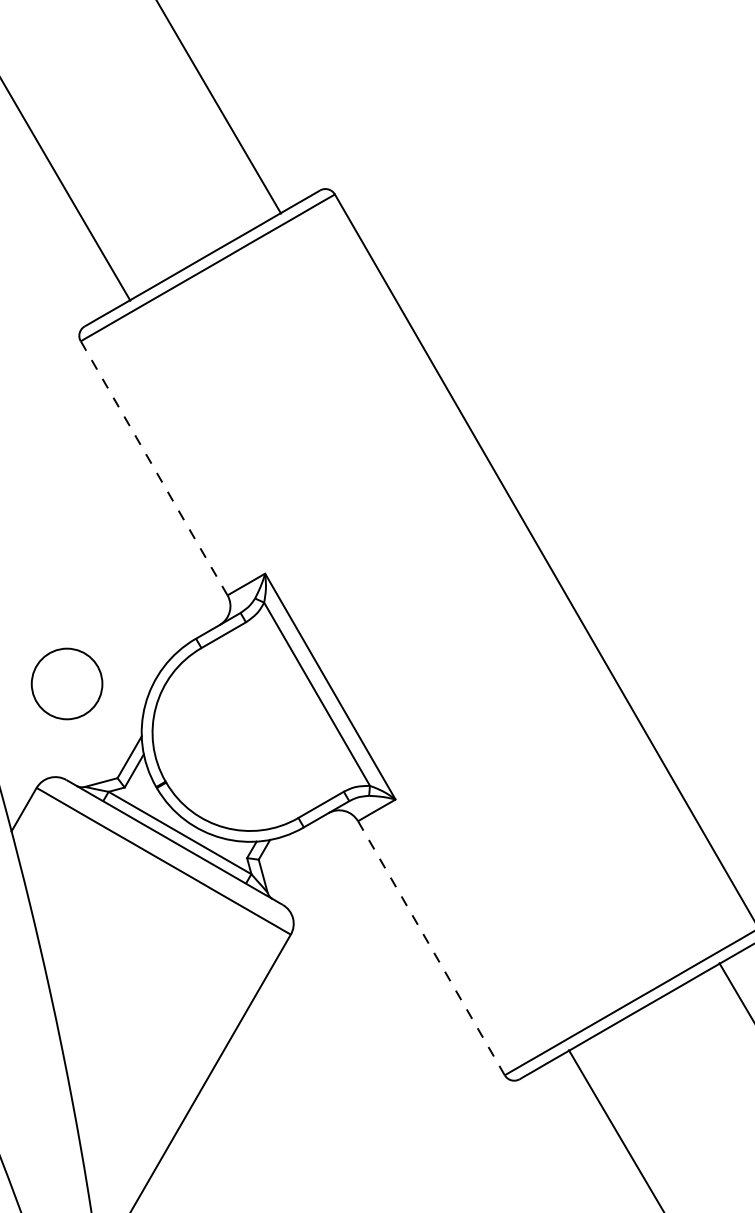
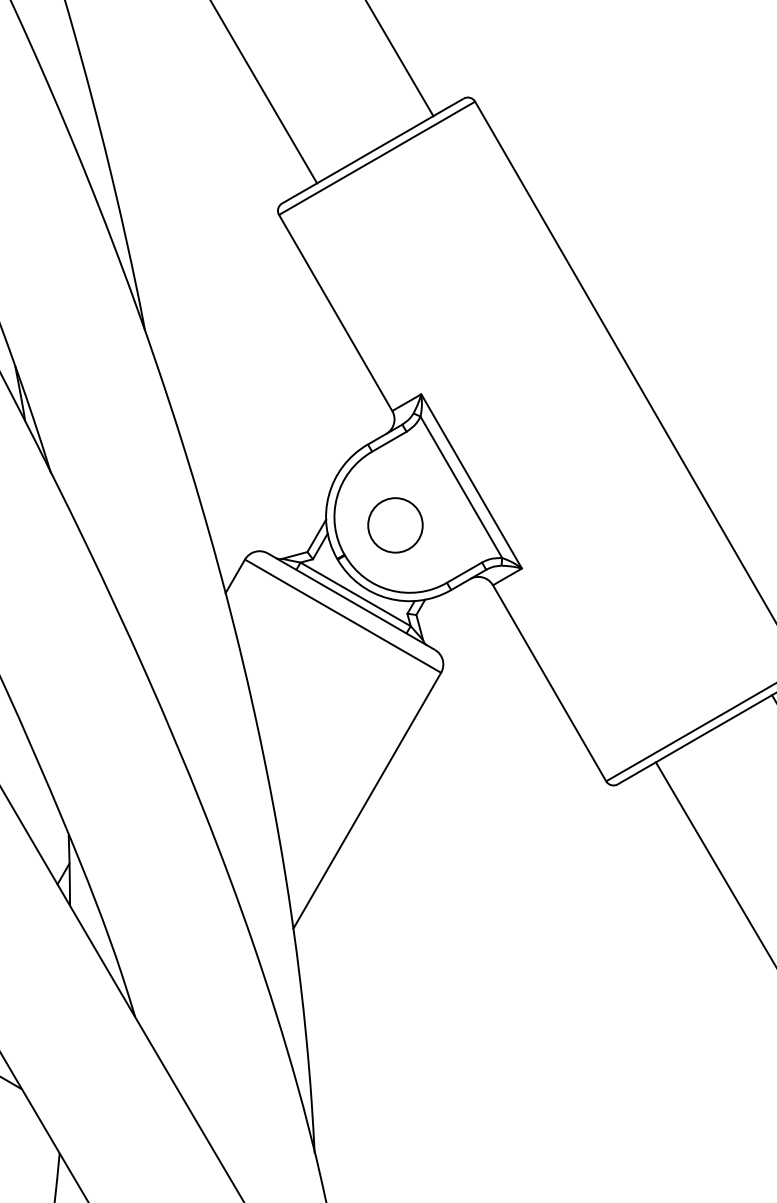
line: (153, 468) -> (335, 313), dashed -> solid
circle: (67, 684) -> (395, 525), moved
line: (431, 948) -> (549, 683), dashed -> solid

